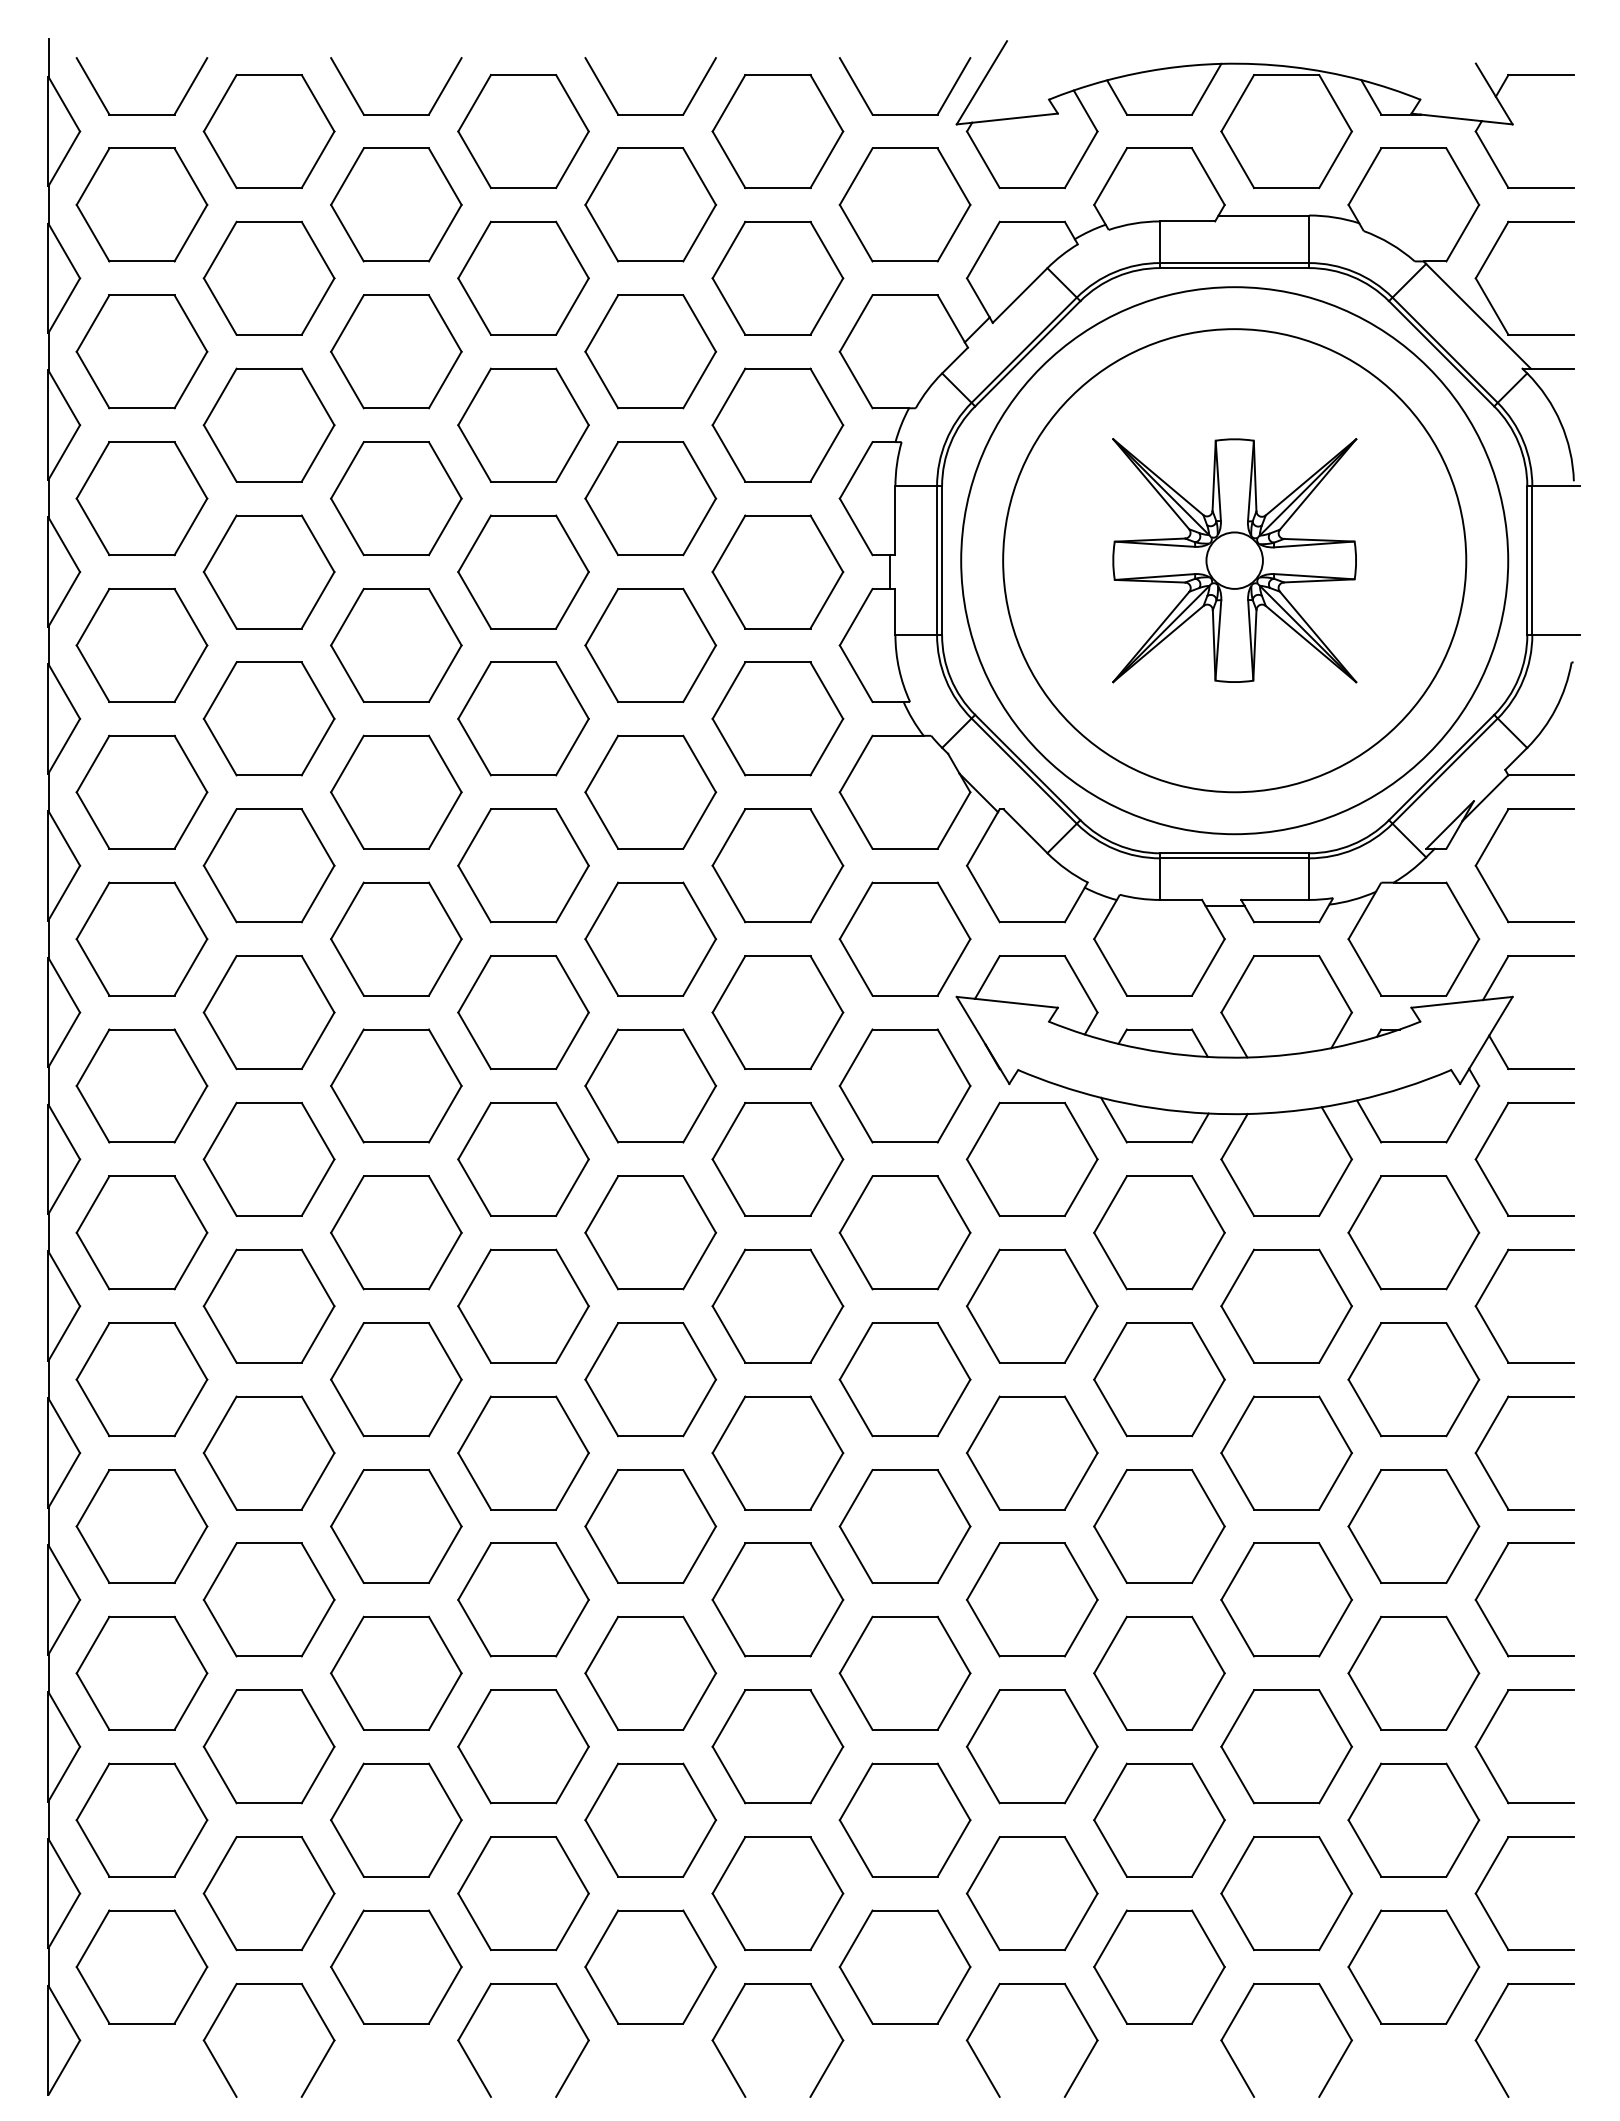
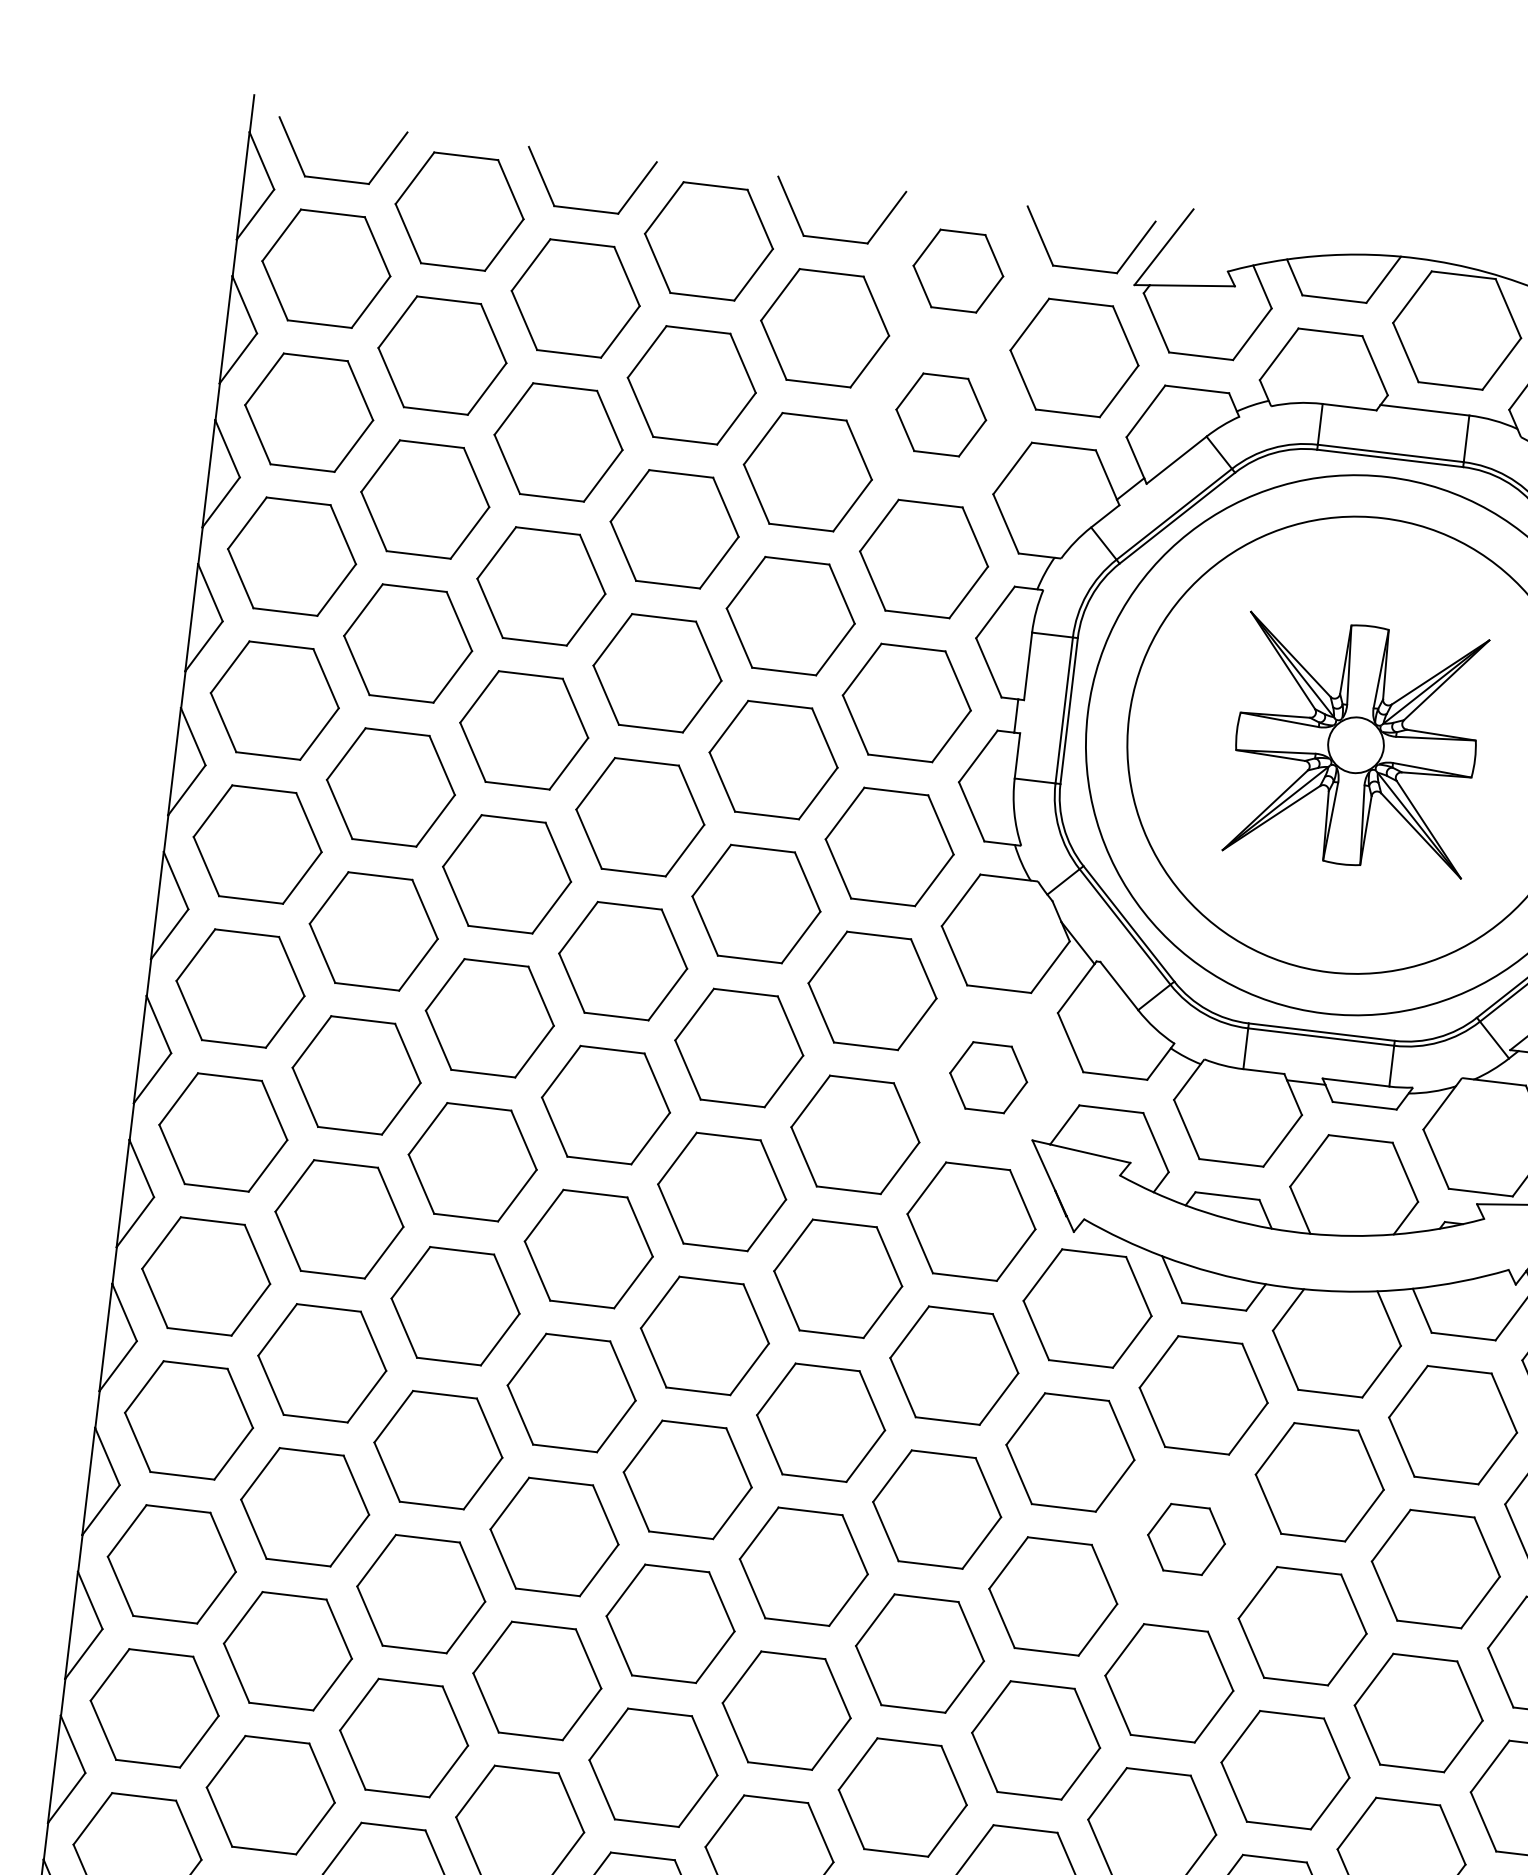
part: (777, 131) -> (957, 271), size x0.7
part: (777, 277) -> (940, 414), size x0.7
part: (904, 938) -> (988, 1077), size x0.6
part: (1159, 1379) -> (1186, 1539), size x0.6

